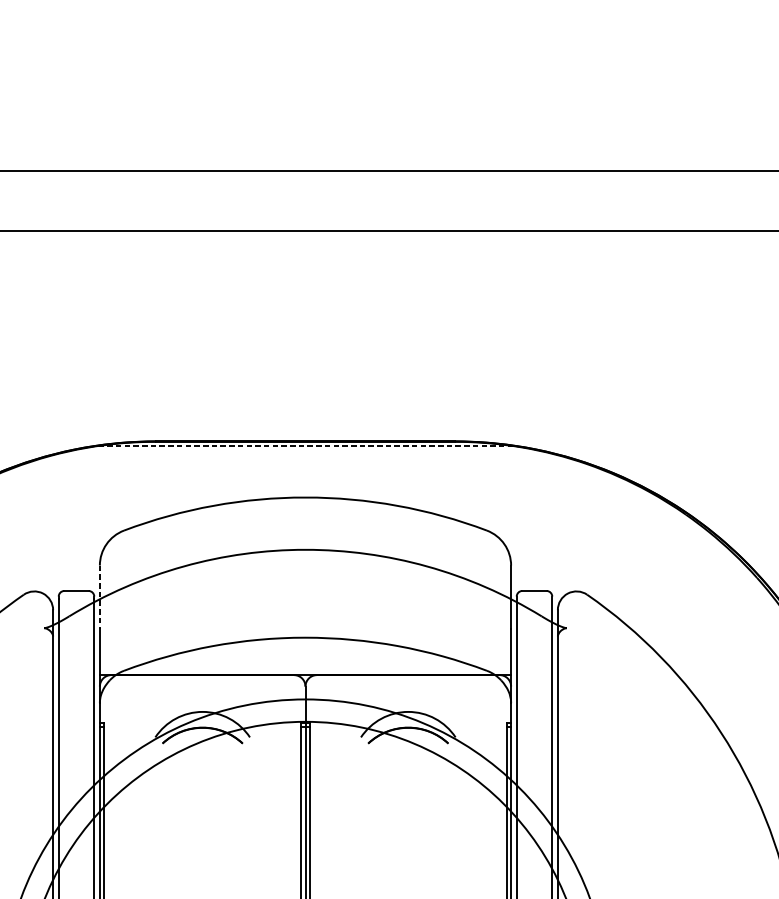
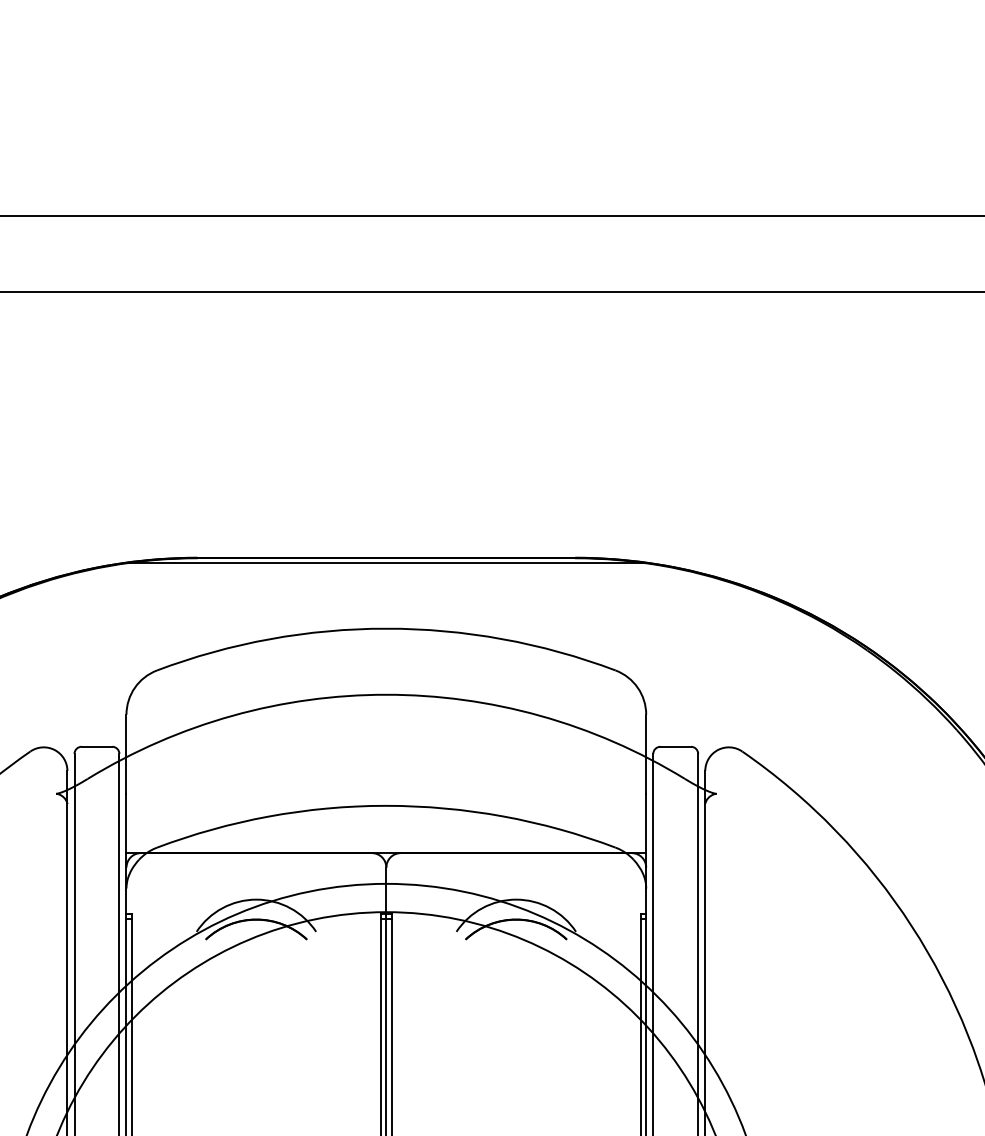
line: (304, 445) -> (385, 563), dashed -> solid
line: (99, 597) -> (126, 754), dashed -> solid

